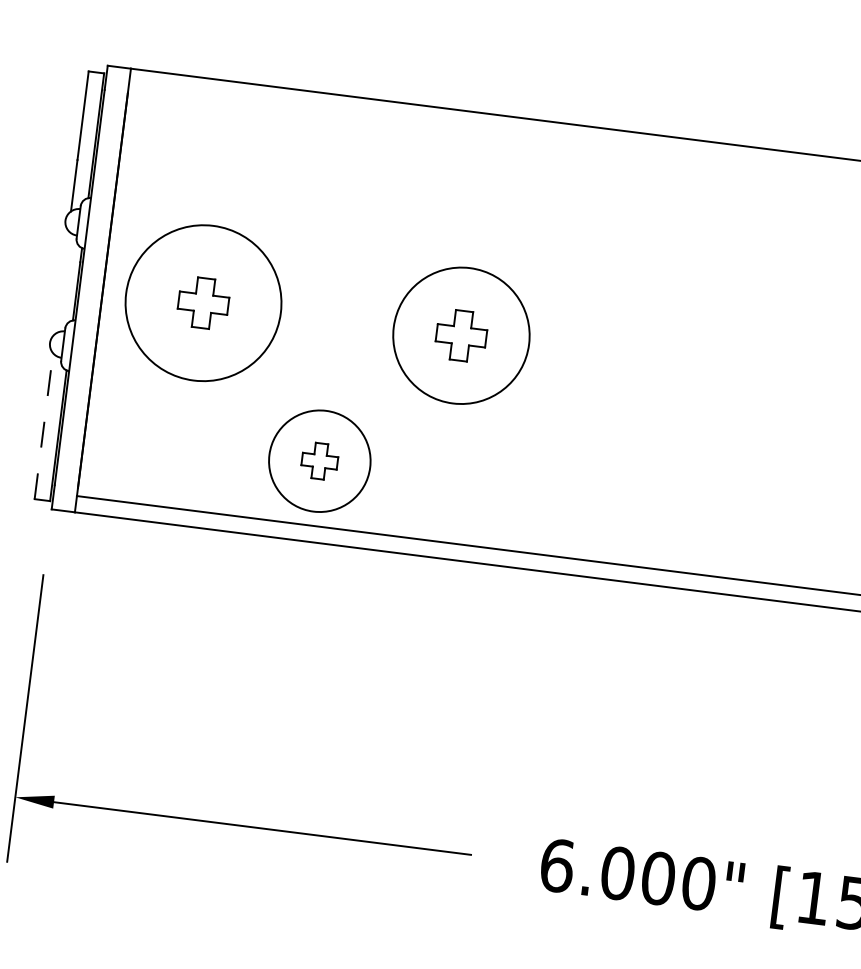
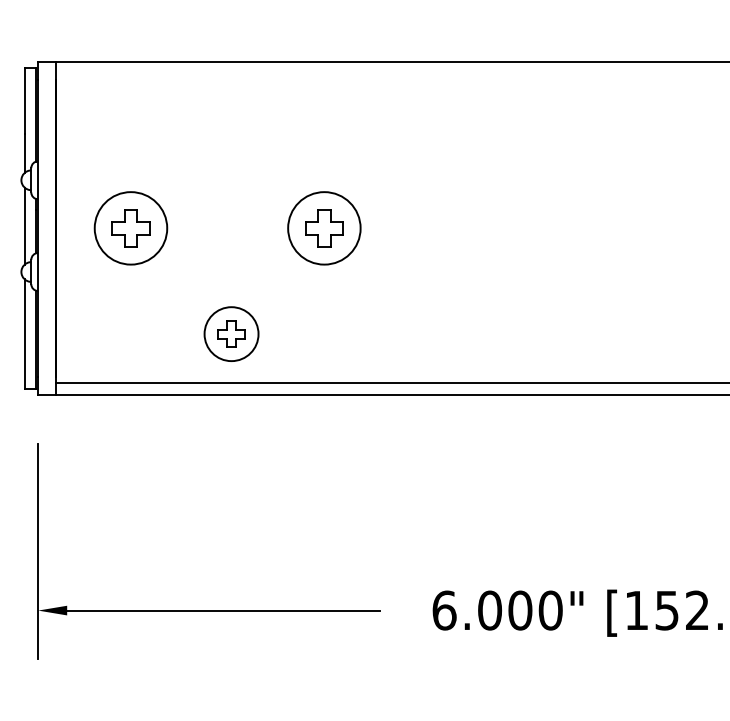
line: (62, 281) -> (24, 225), added
circle: (202, 303) -> (130, 228), size x0.62
circle: (461, 335) -> (324, 228), size x0.71
line: (43, 426) -> (24, 334), dashed -> solid
circle: (319, 461) -> (231, 334), size x0.71

